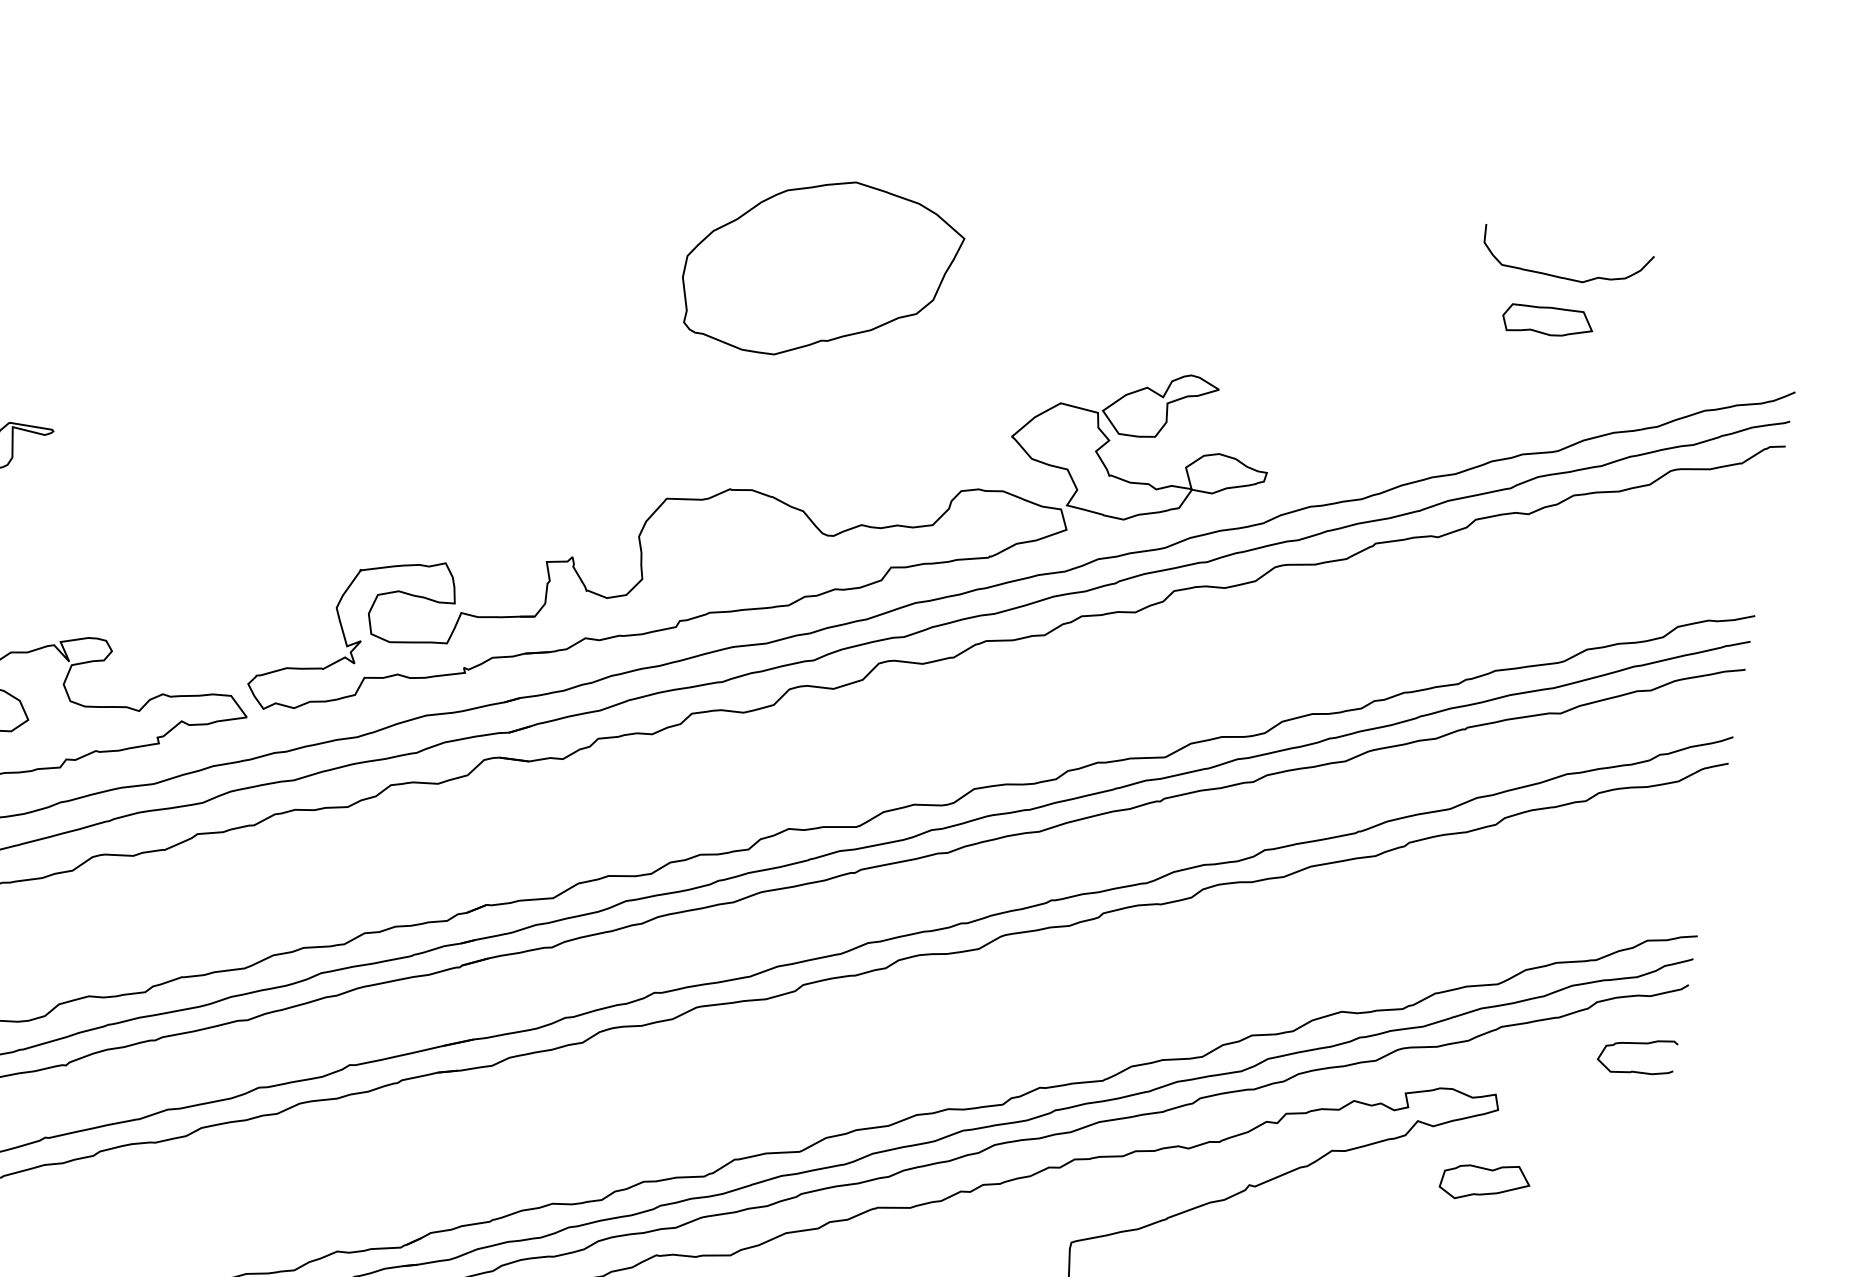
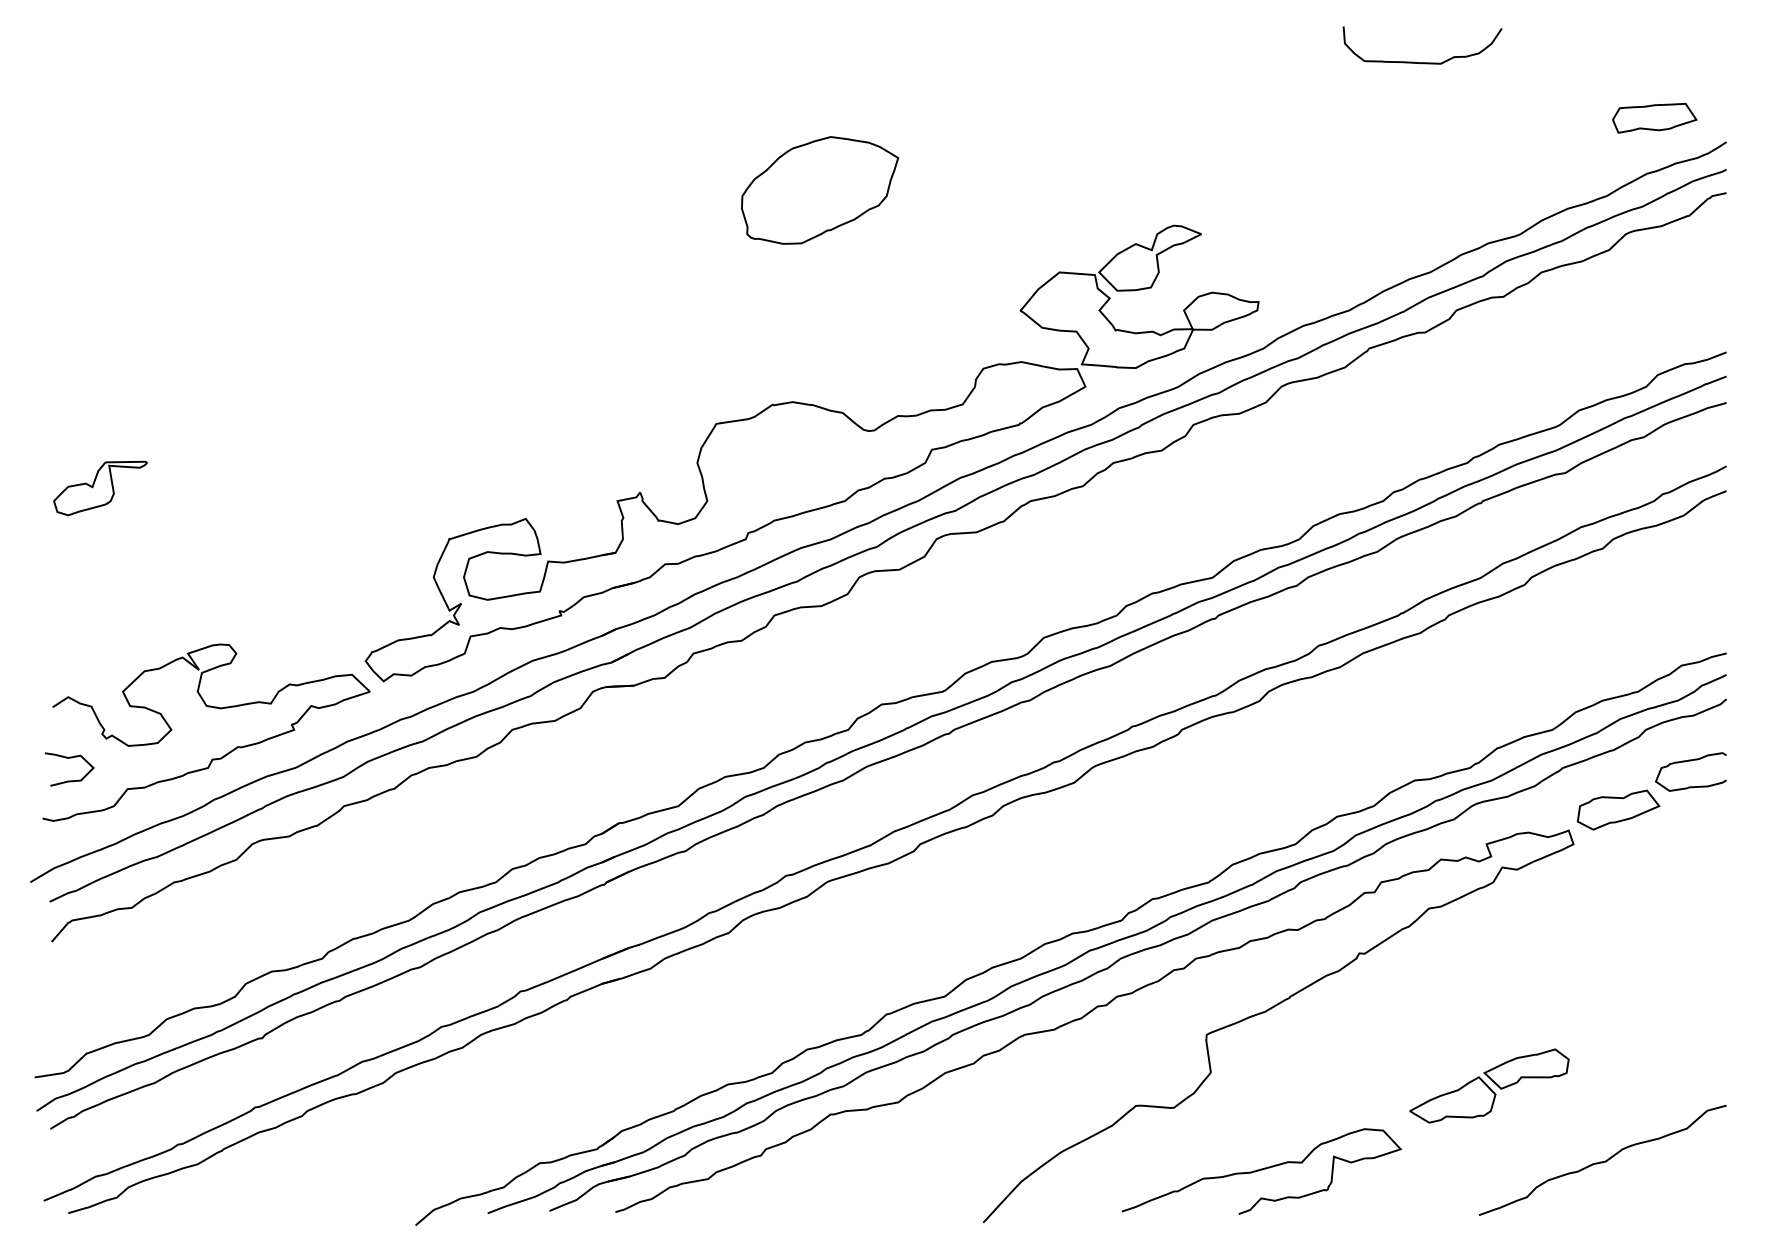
part: (822, 270) -> (820, 190), size x0.62
curve: (1563, 277) -> (1422, 62), moved
part: (1547, 320) -> (1654, 117), moved
part: (1485, 1181) -> (1618, 809), moved

